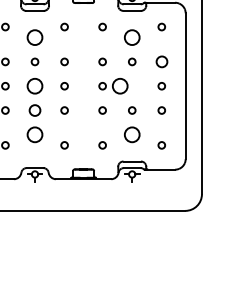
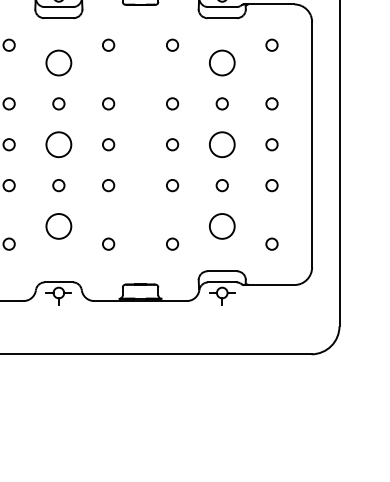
circle: (161, 61) -> (271, 103), size x0.62
circle: (120, 86) -> (222, 145), moved
circle: (34, 110) -> (58, 185), size x0.62

